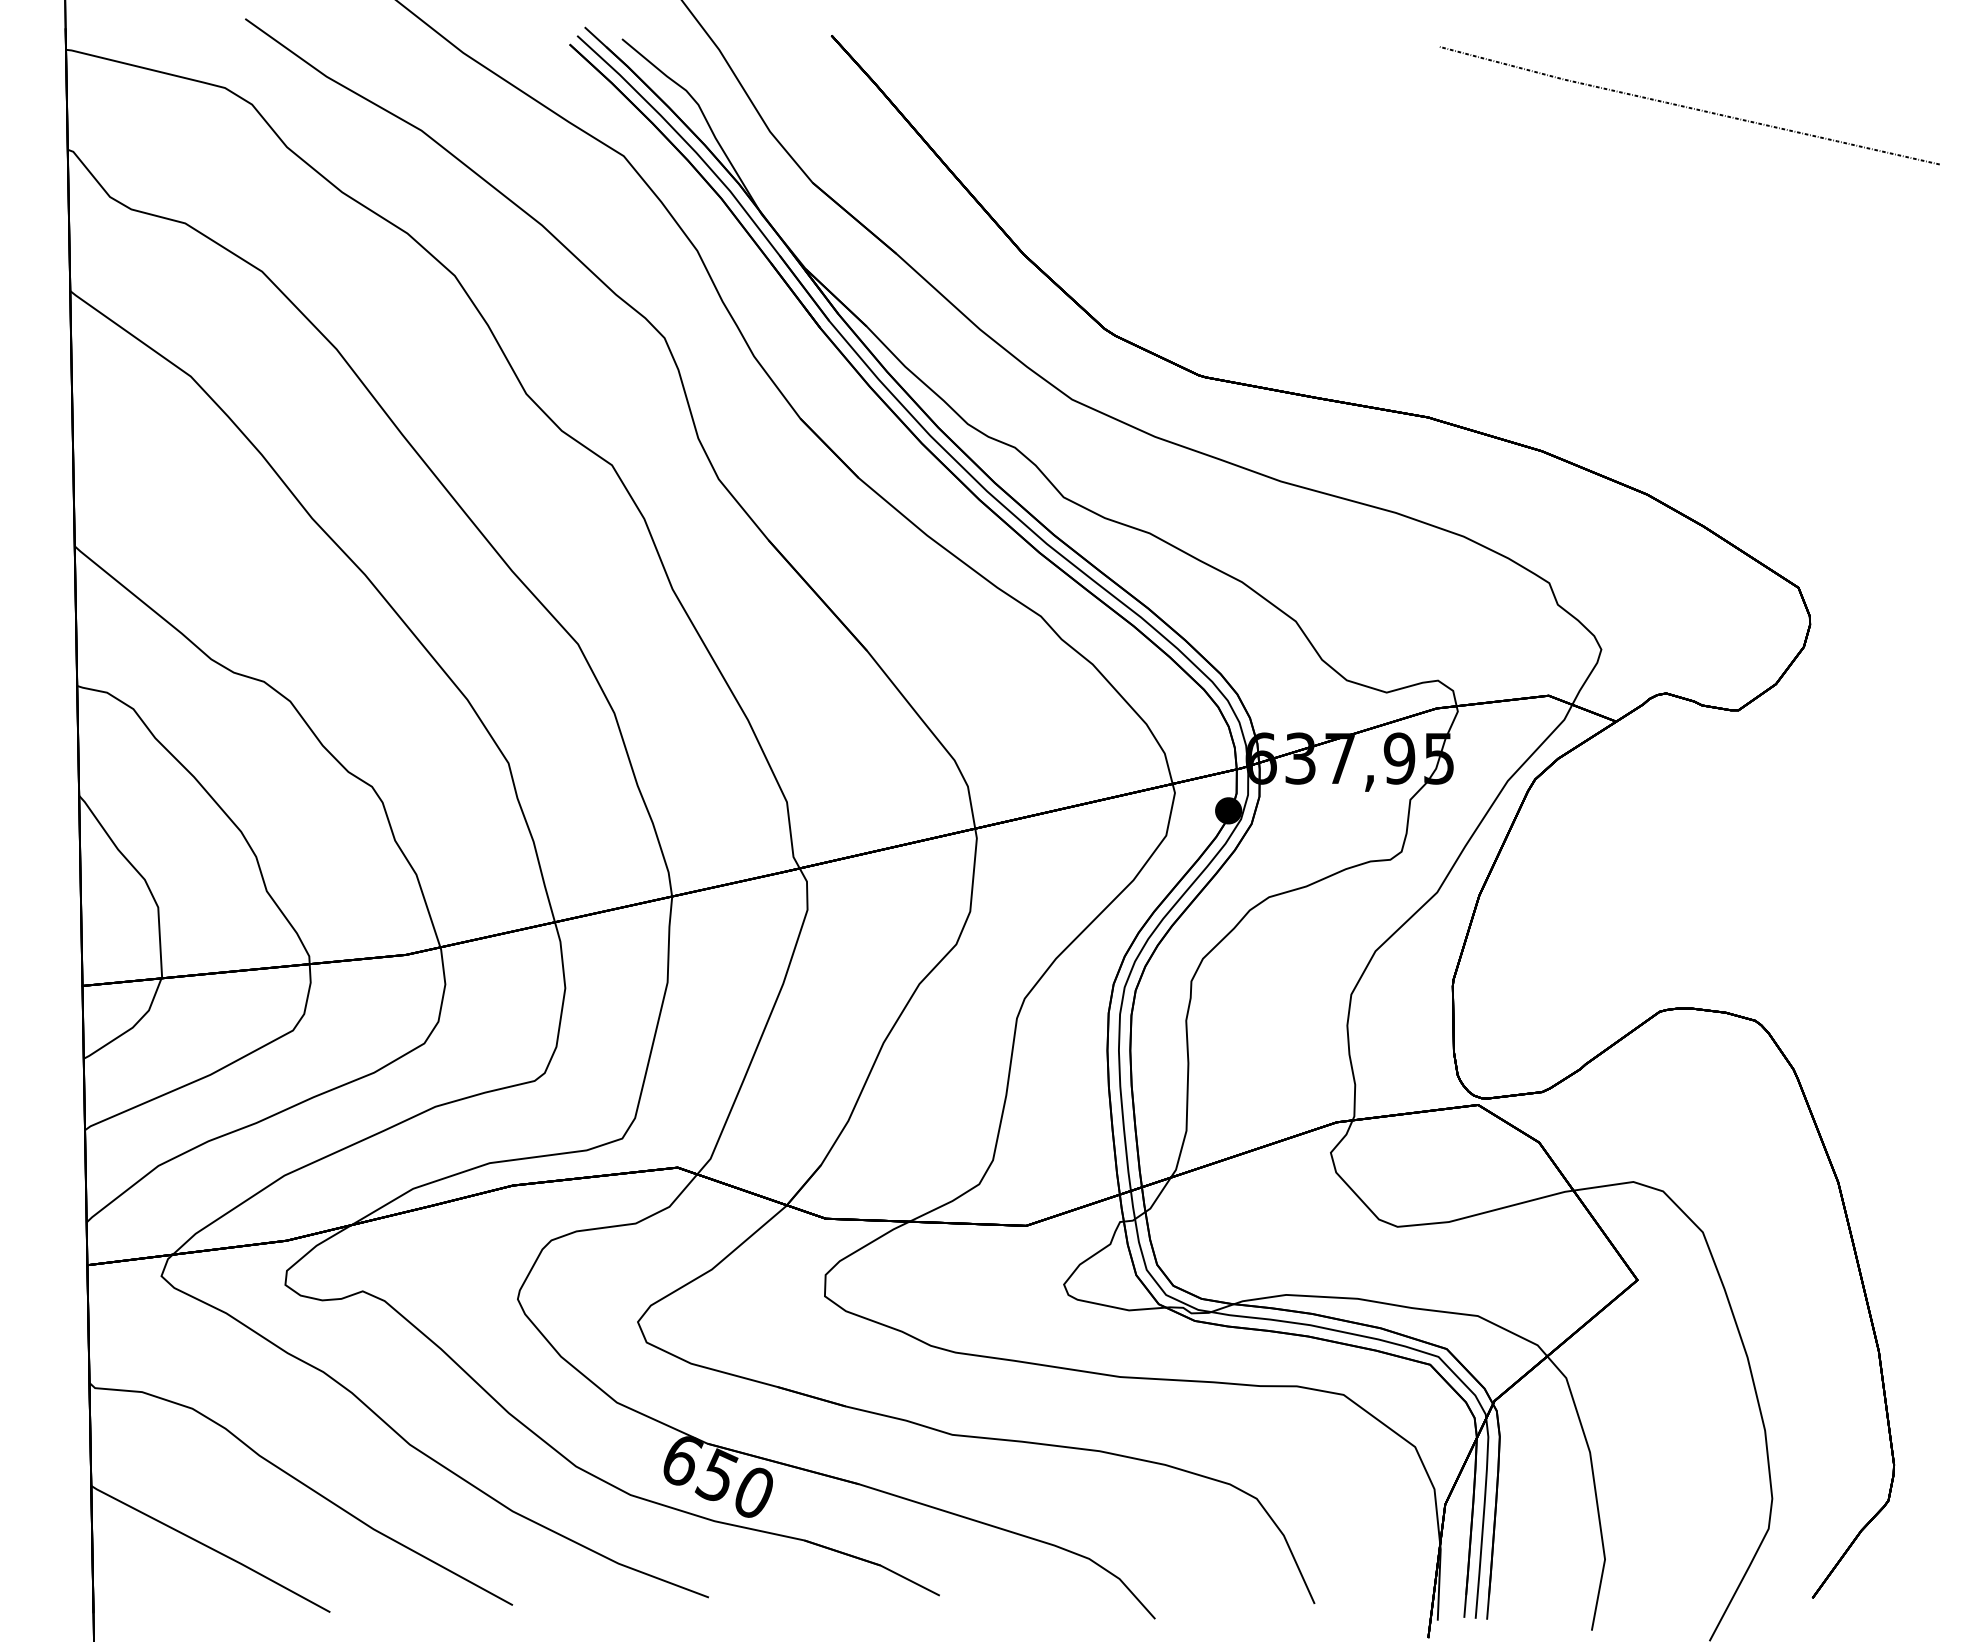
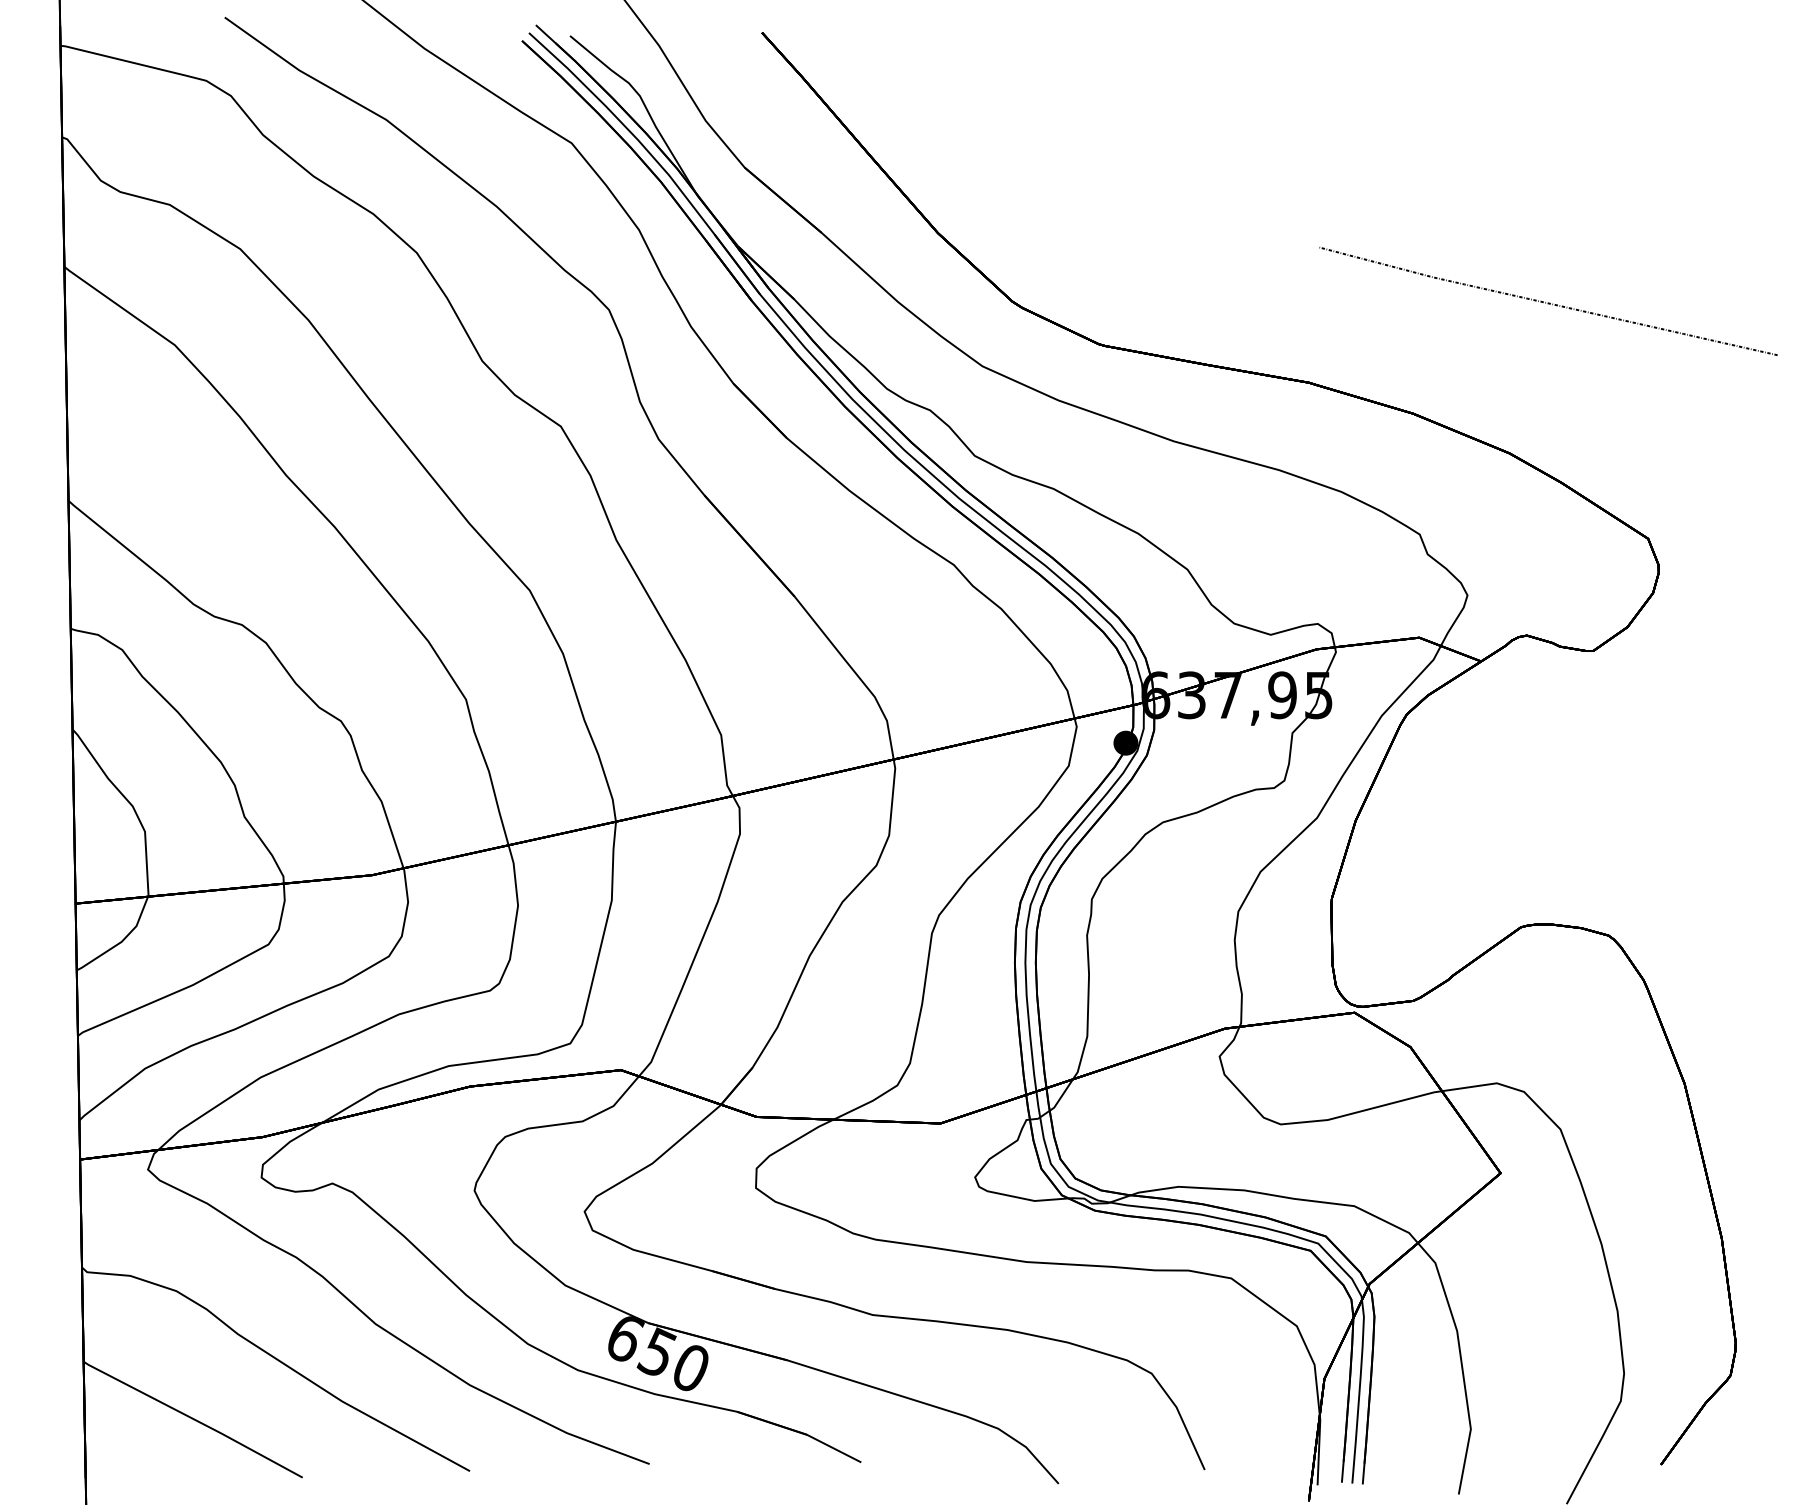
curve: (1689, 107) -> (1548, 303), moved

